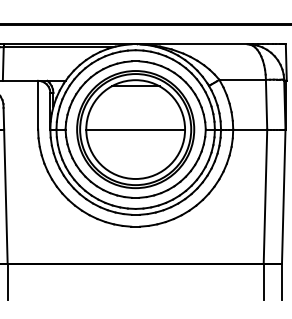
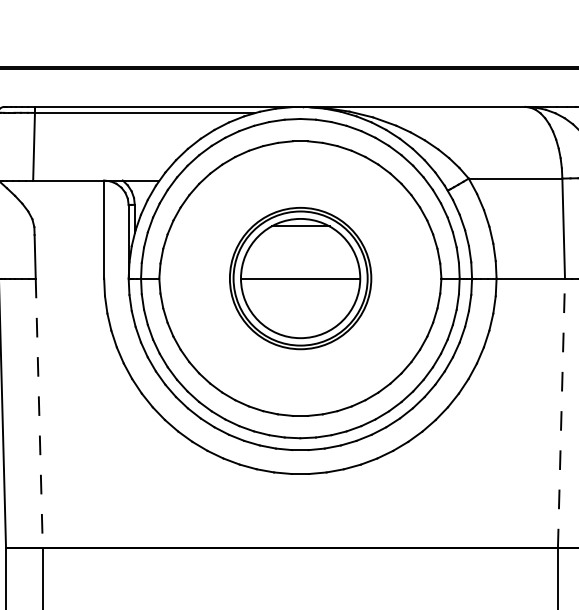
part: (135, 129) -> (300, 278), size x0.6
line: (265, 196) -> (561, 413), solid -> dashed
line: (5, 197) -> (38, 415), solid -> dashed

